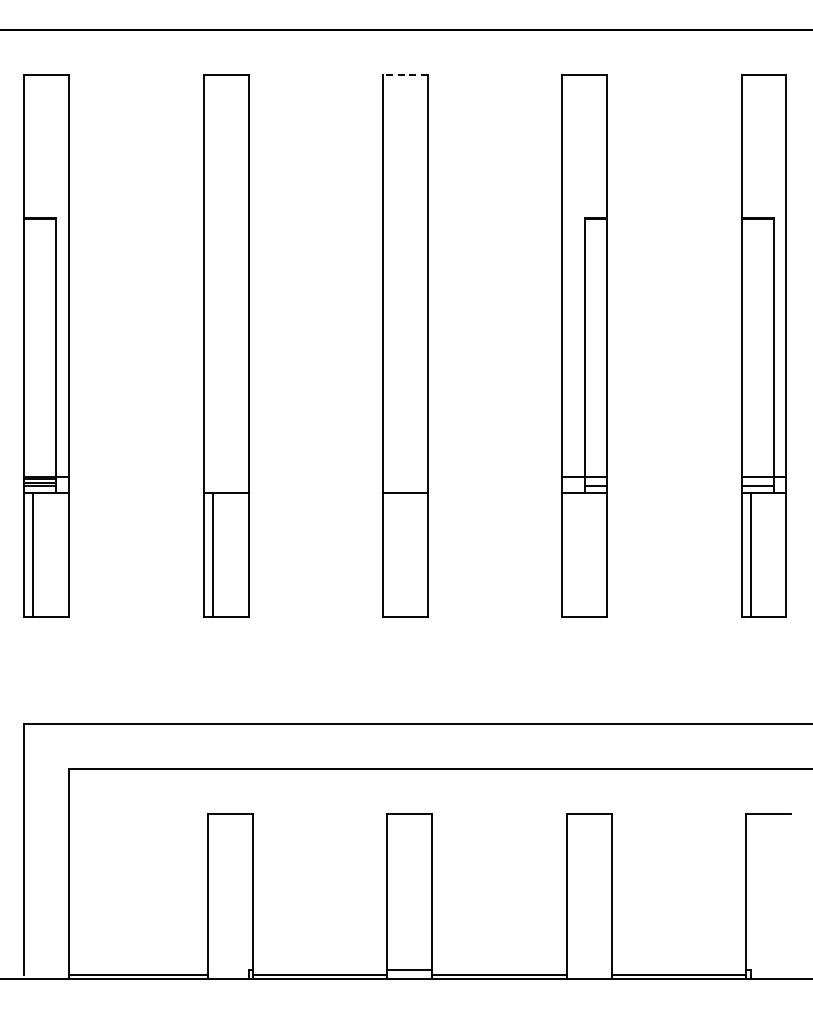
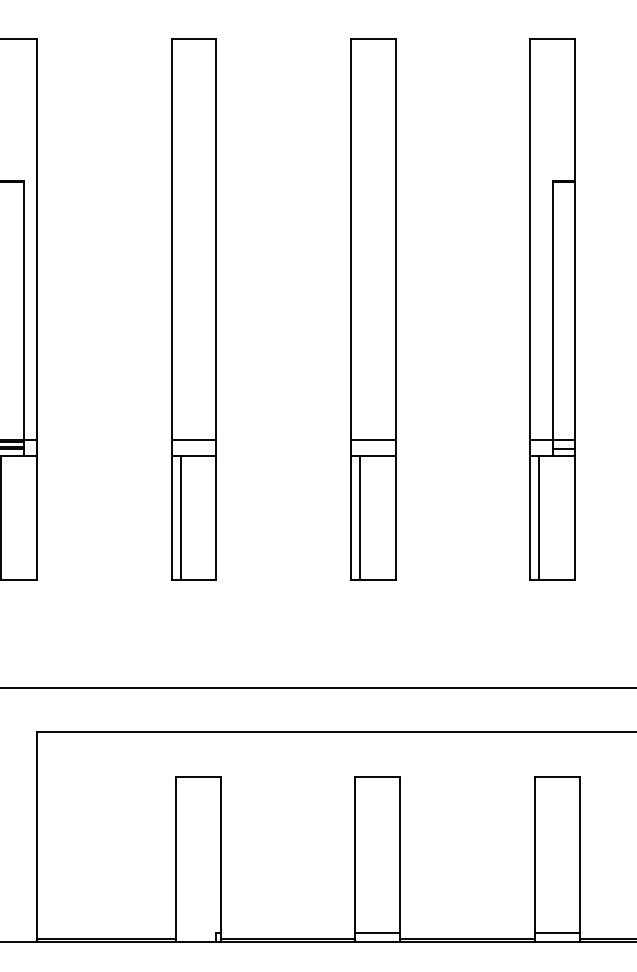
line: (404, 75) -> (372, 39), dashed -> solid
line: (225, 476) -> (193, 440), added
line: (404, 476) -> (372, 440), added
line: (391, 554) -> (359, 518), added
line: (571, 554) -> (539, 518), added
line: (588, 969) -> (556, 933), added

